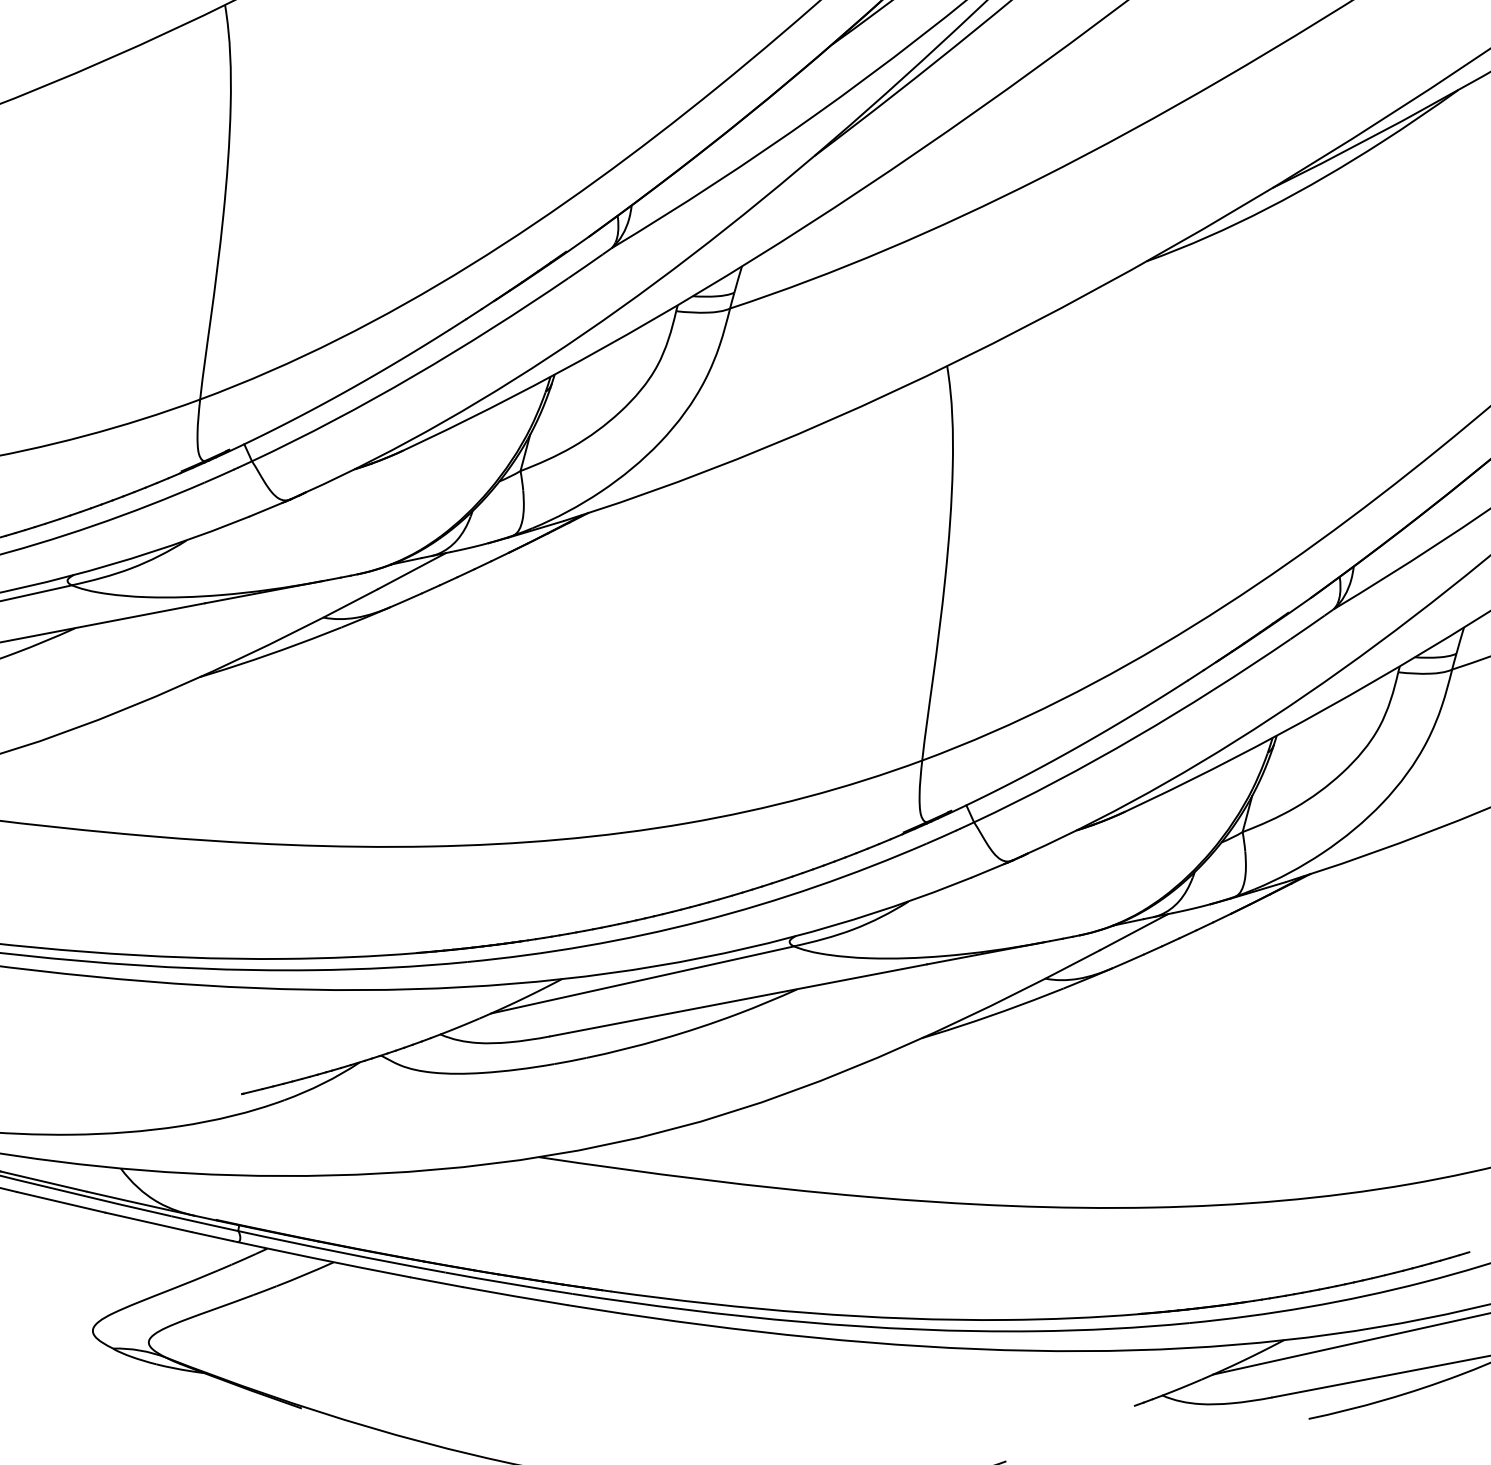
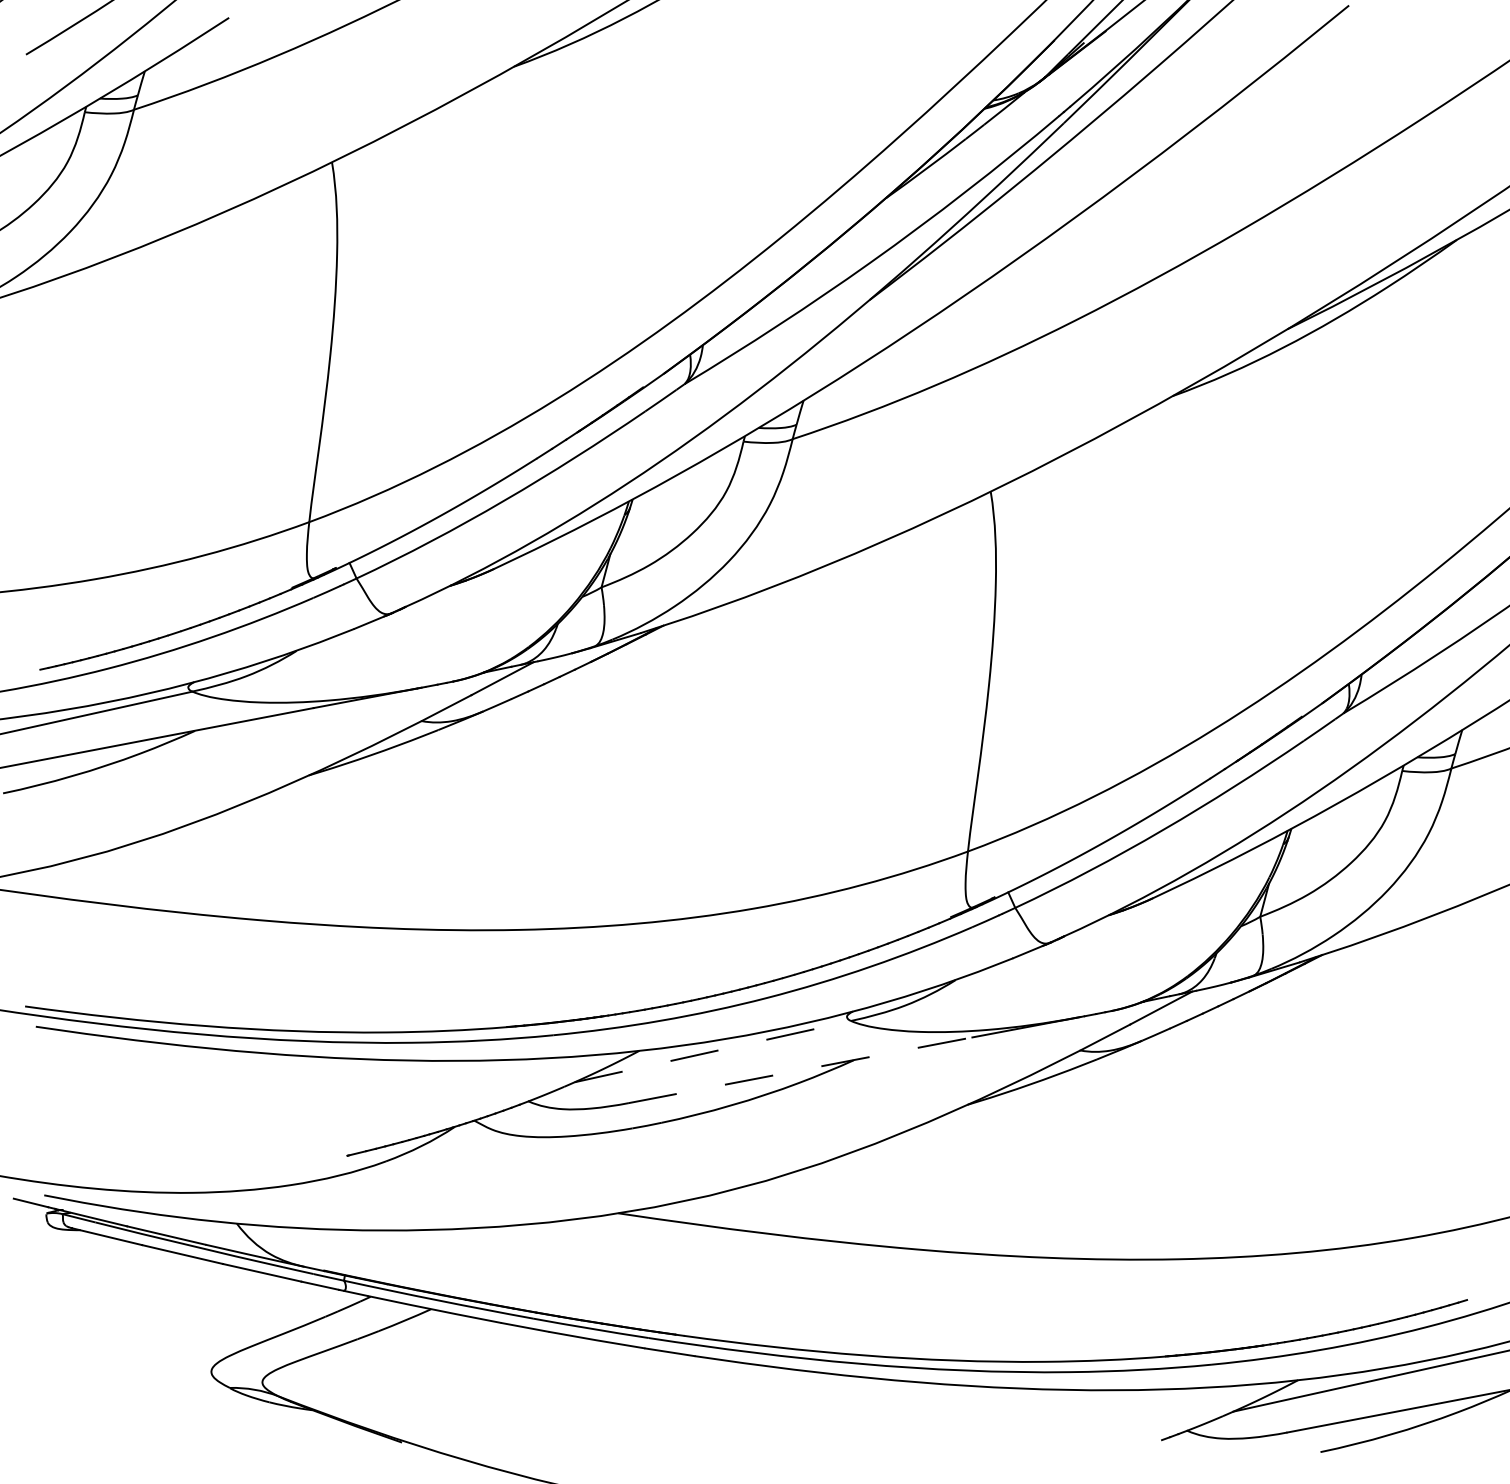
line: (642, 979) -> (712, 1051), solid -> dashed
line: (738, 1000) -> (800, 1070), solid -> dashed

